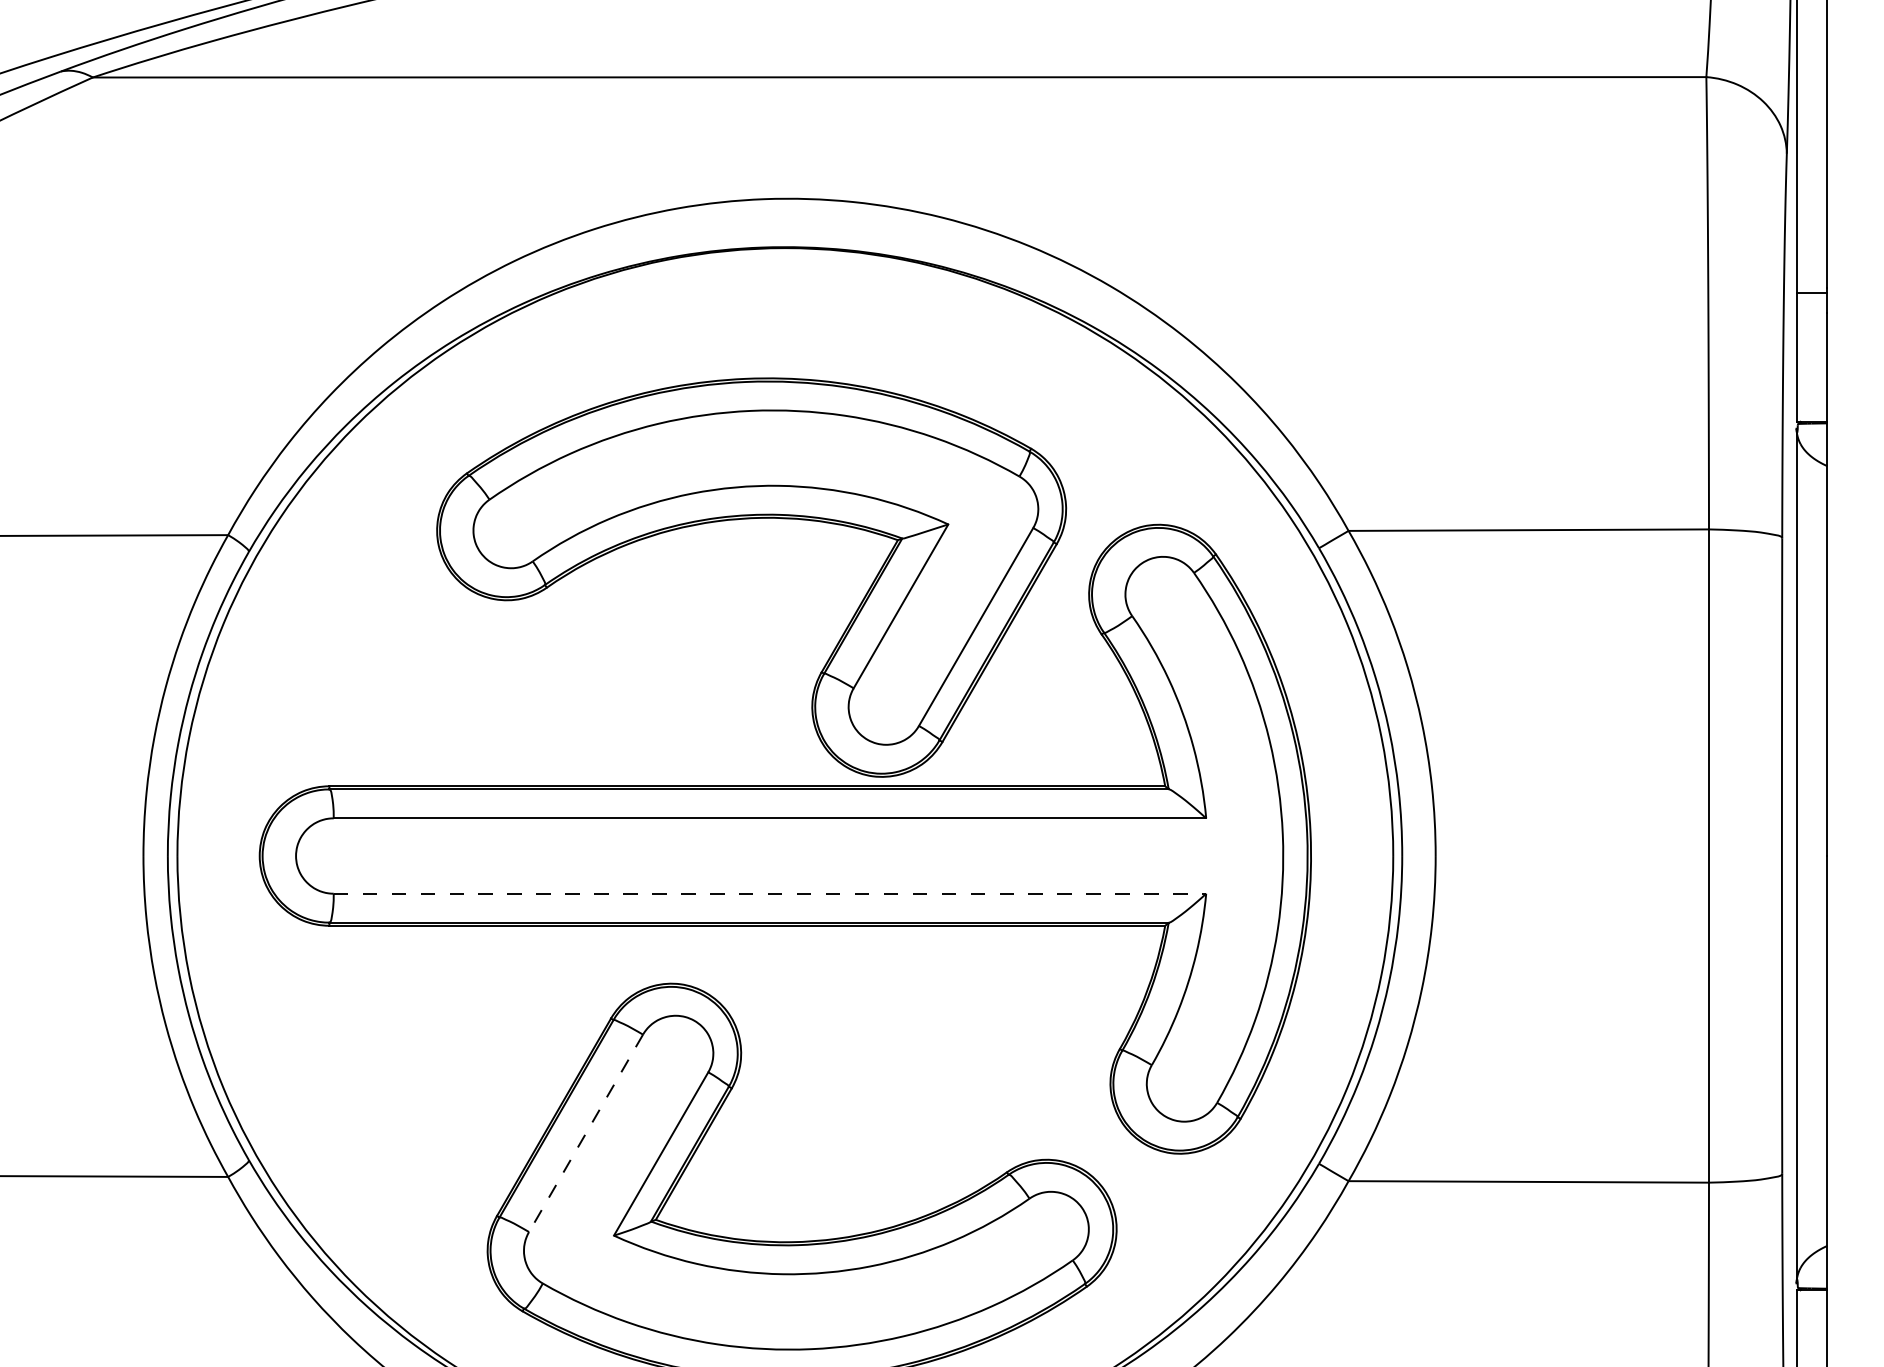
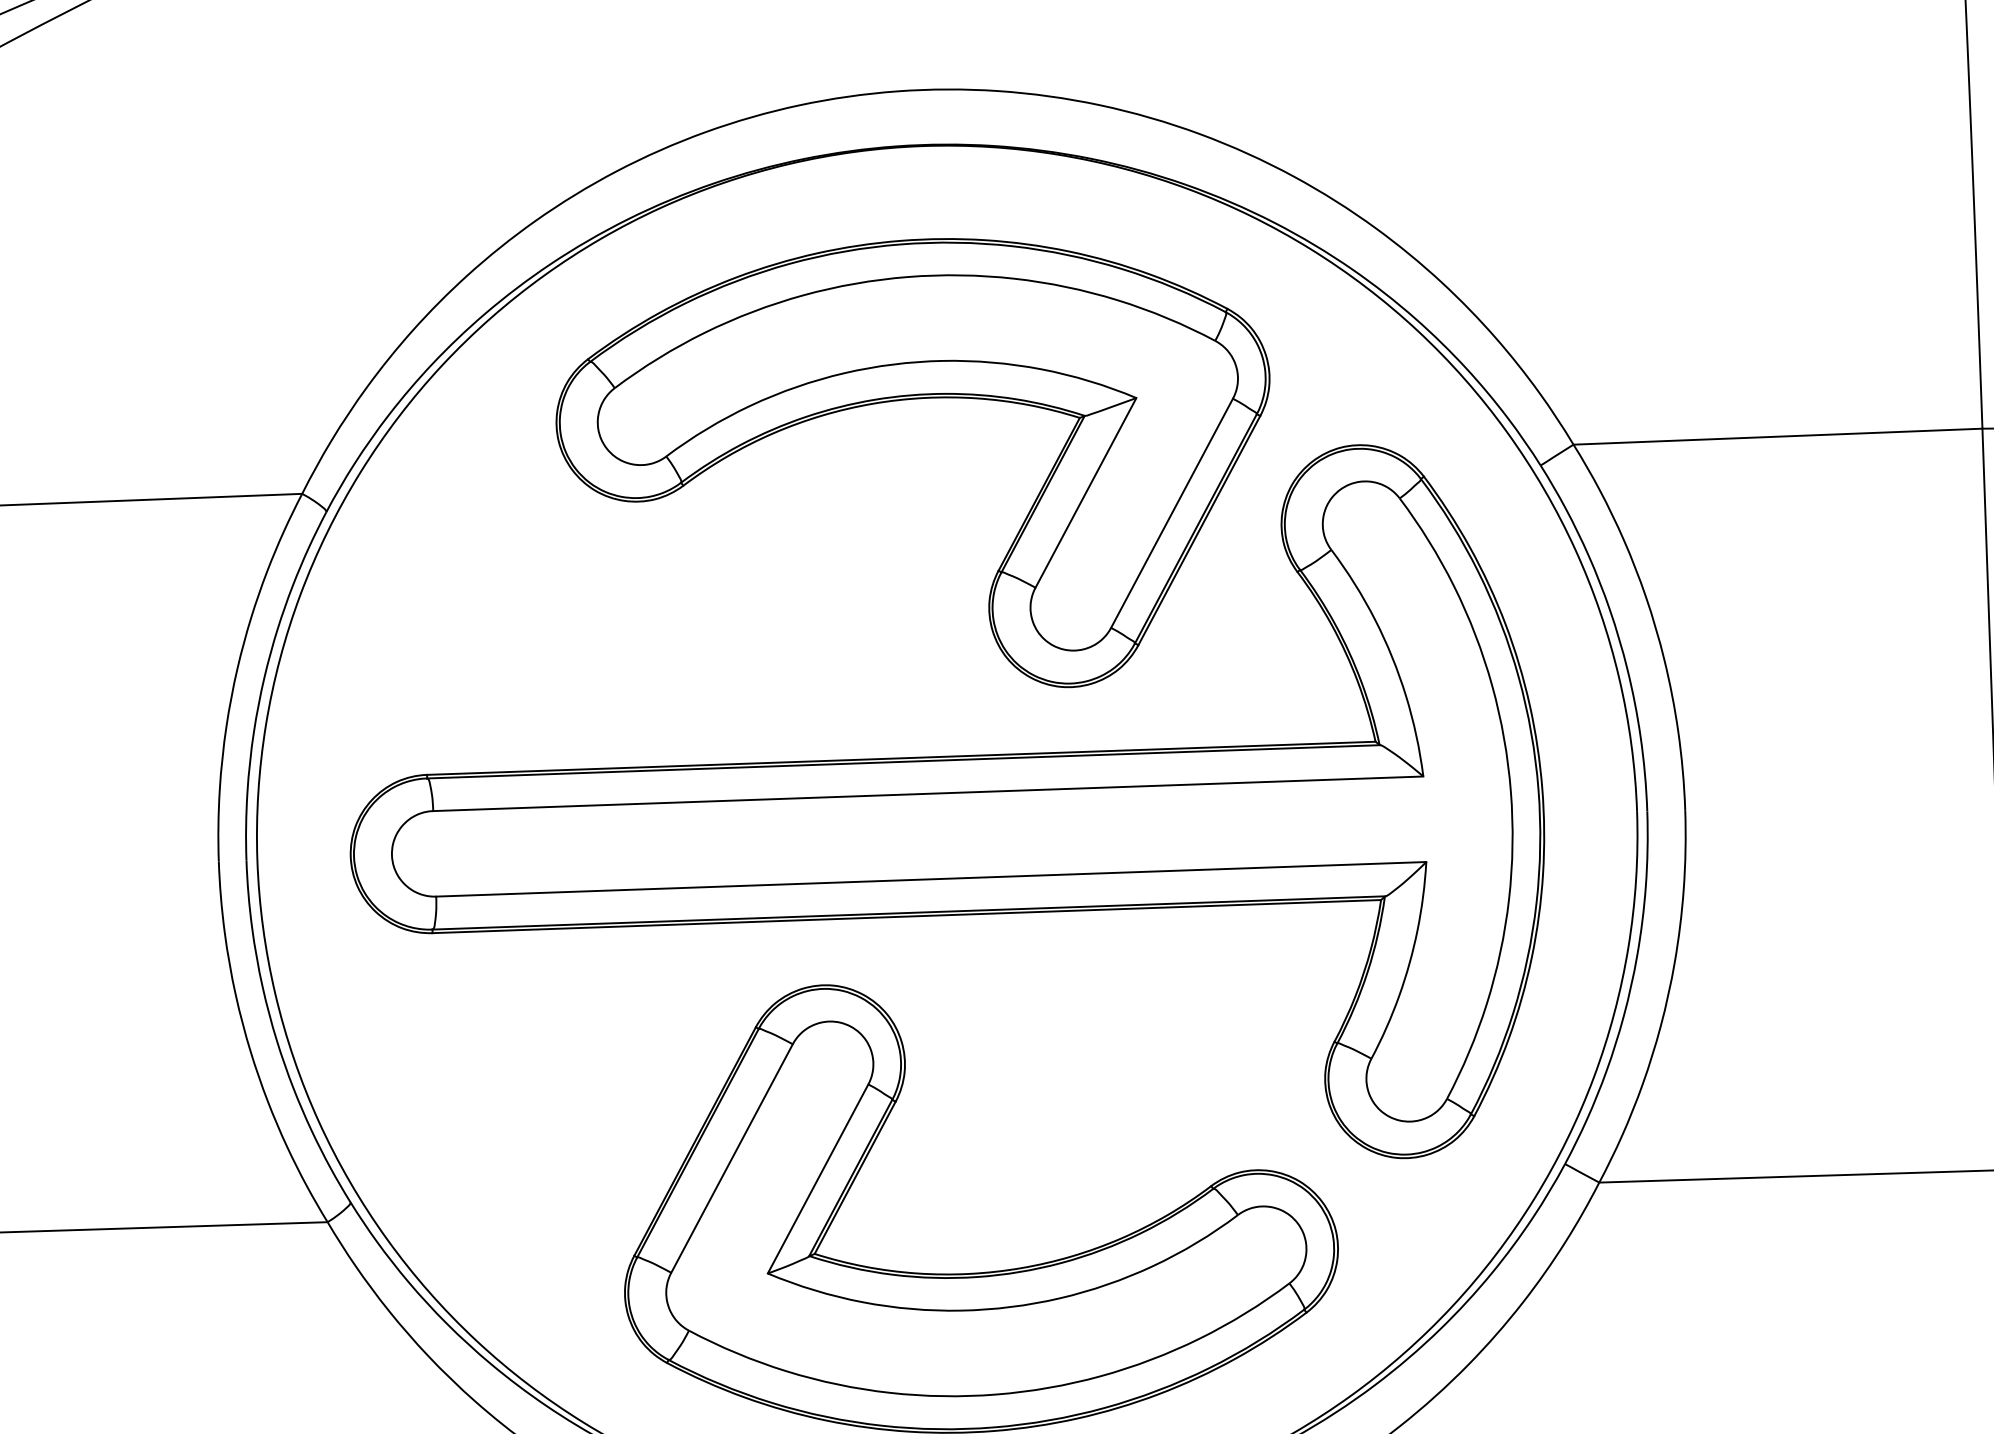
part: (750, 519) -> (911, 400), moved
line: (770, 893) -> (931, 879), dashed -> solid
line: (586, 1133) -> (732, 1158), dashed -> solid

